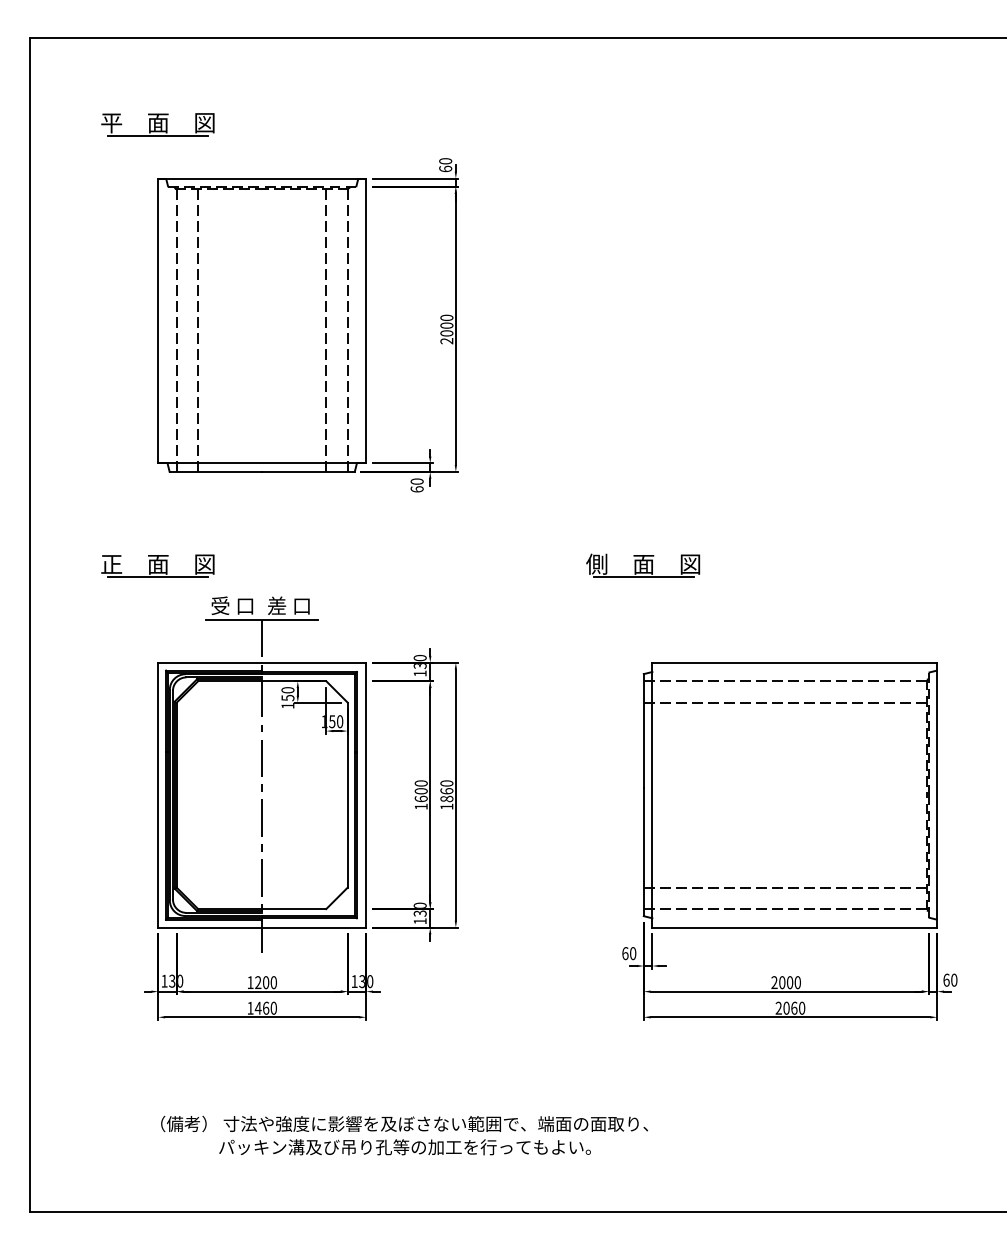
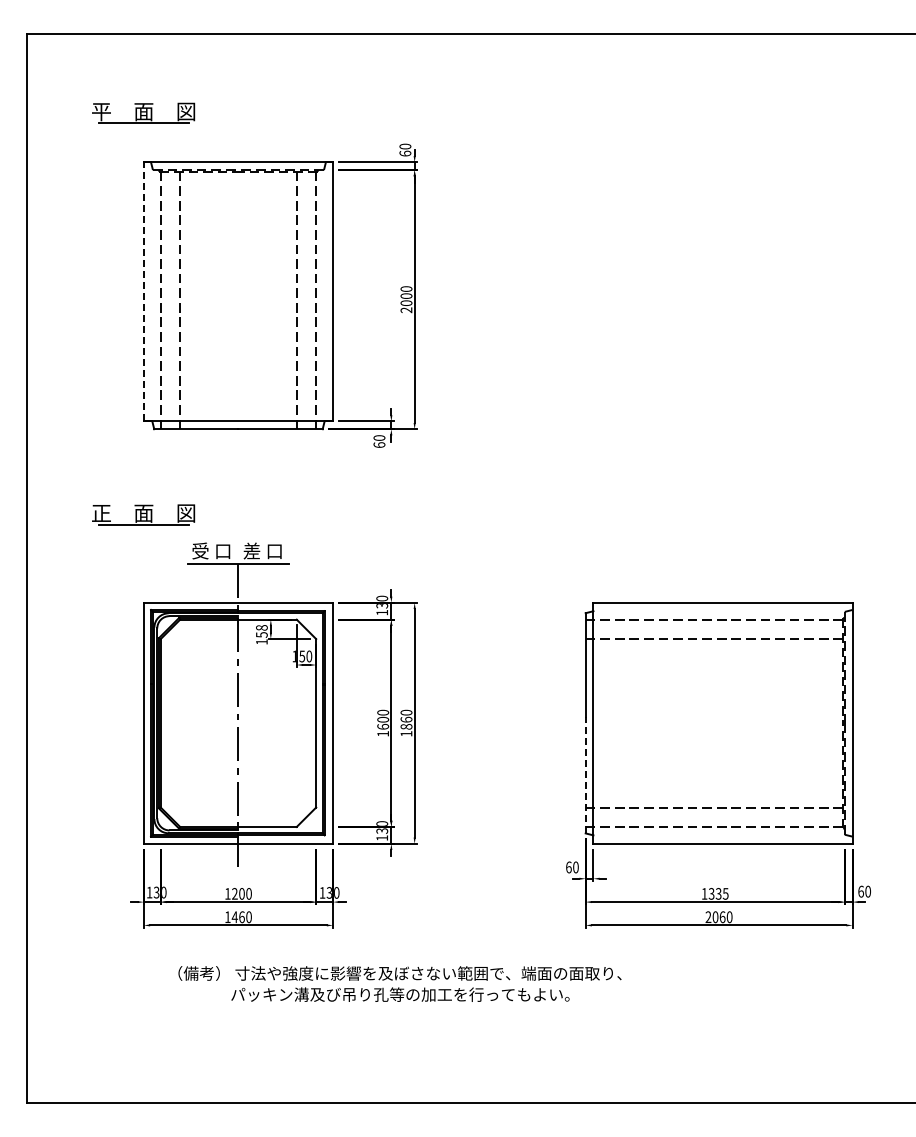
line: (157, 320) -> (143, 291), solid -> dashed
part: (642, 565) -> (584, 514), removed
text: (287, 689) -> (261, 627), 150 -> 158
line: (643, 851) -> (585, 774), solid -> dashed
text: (785, 982) -> (714, 893), 2000 -> 1335
text: (404, 1134) -> (399, 983), moved

